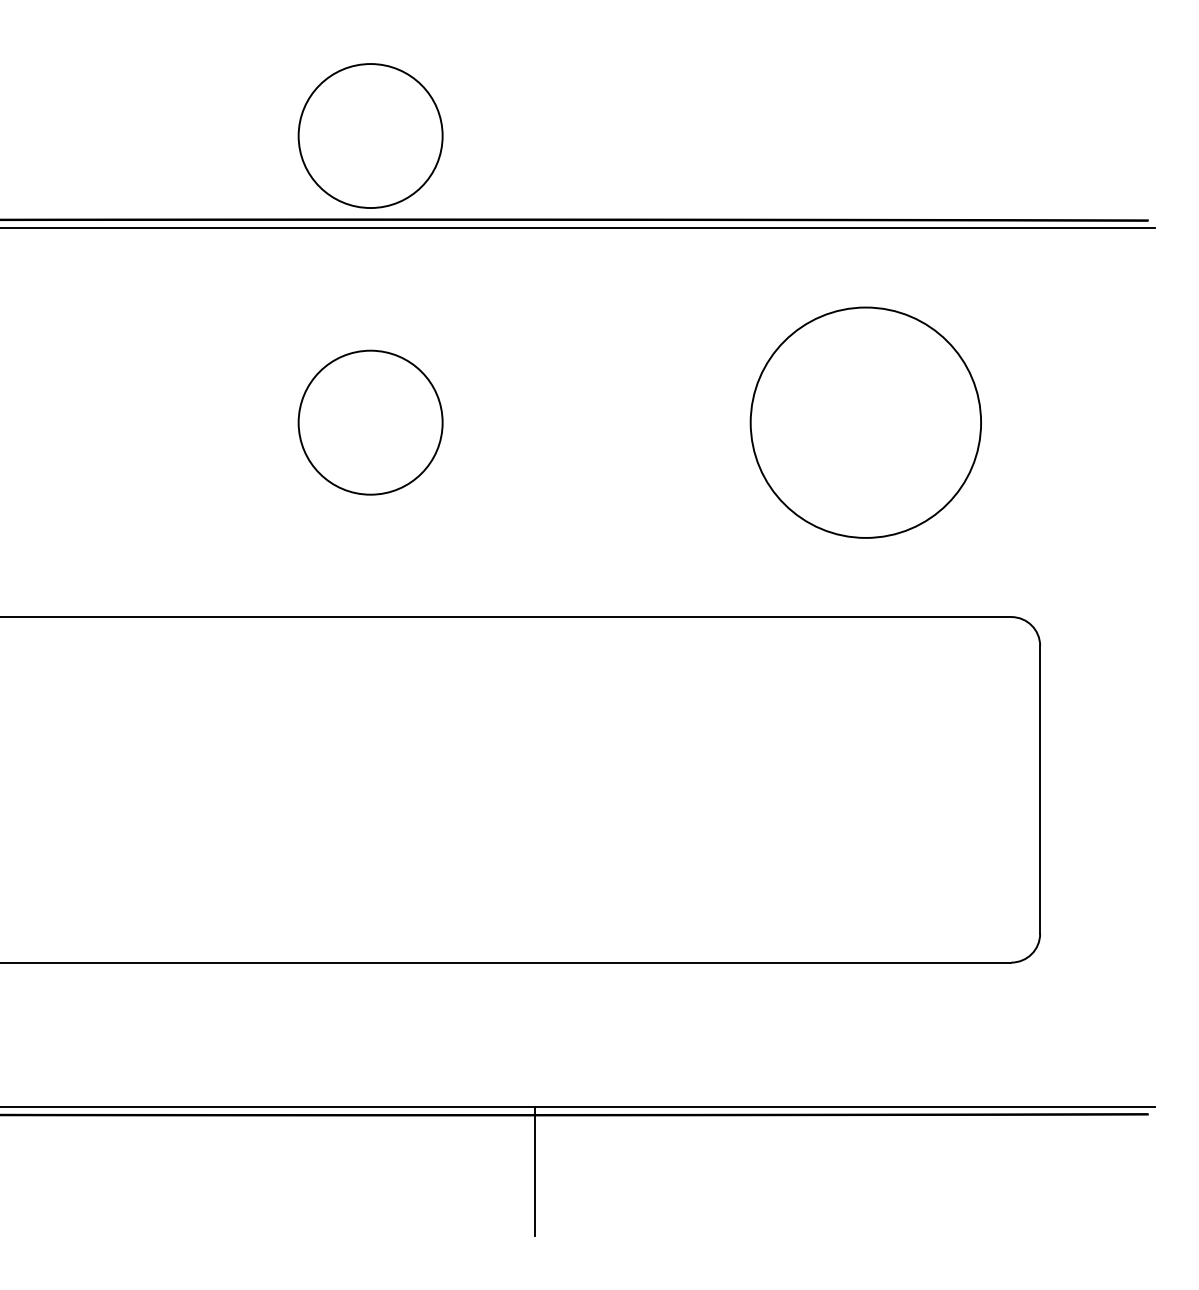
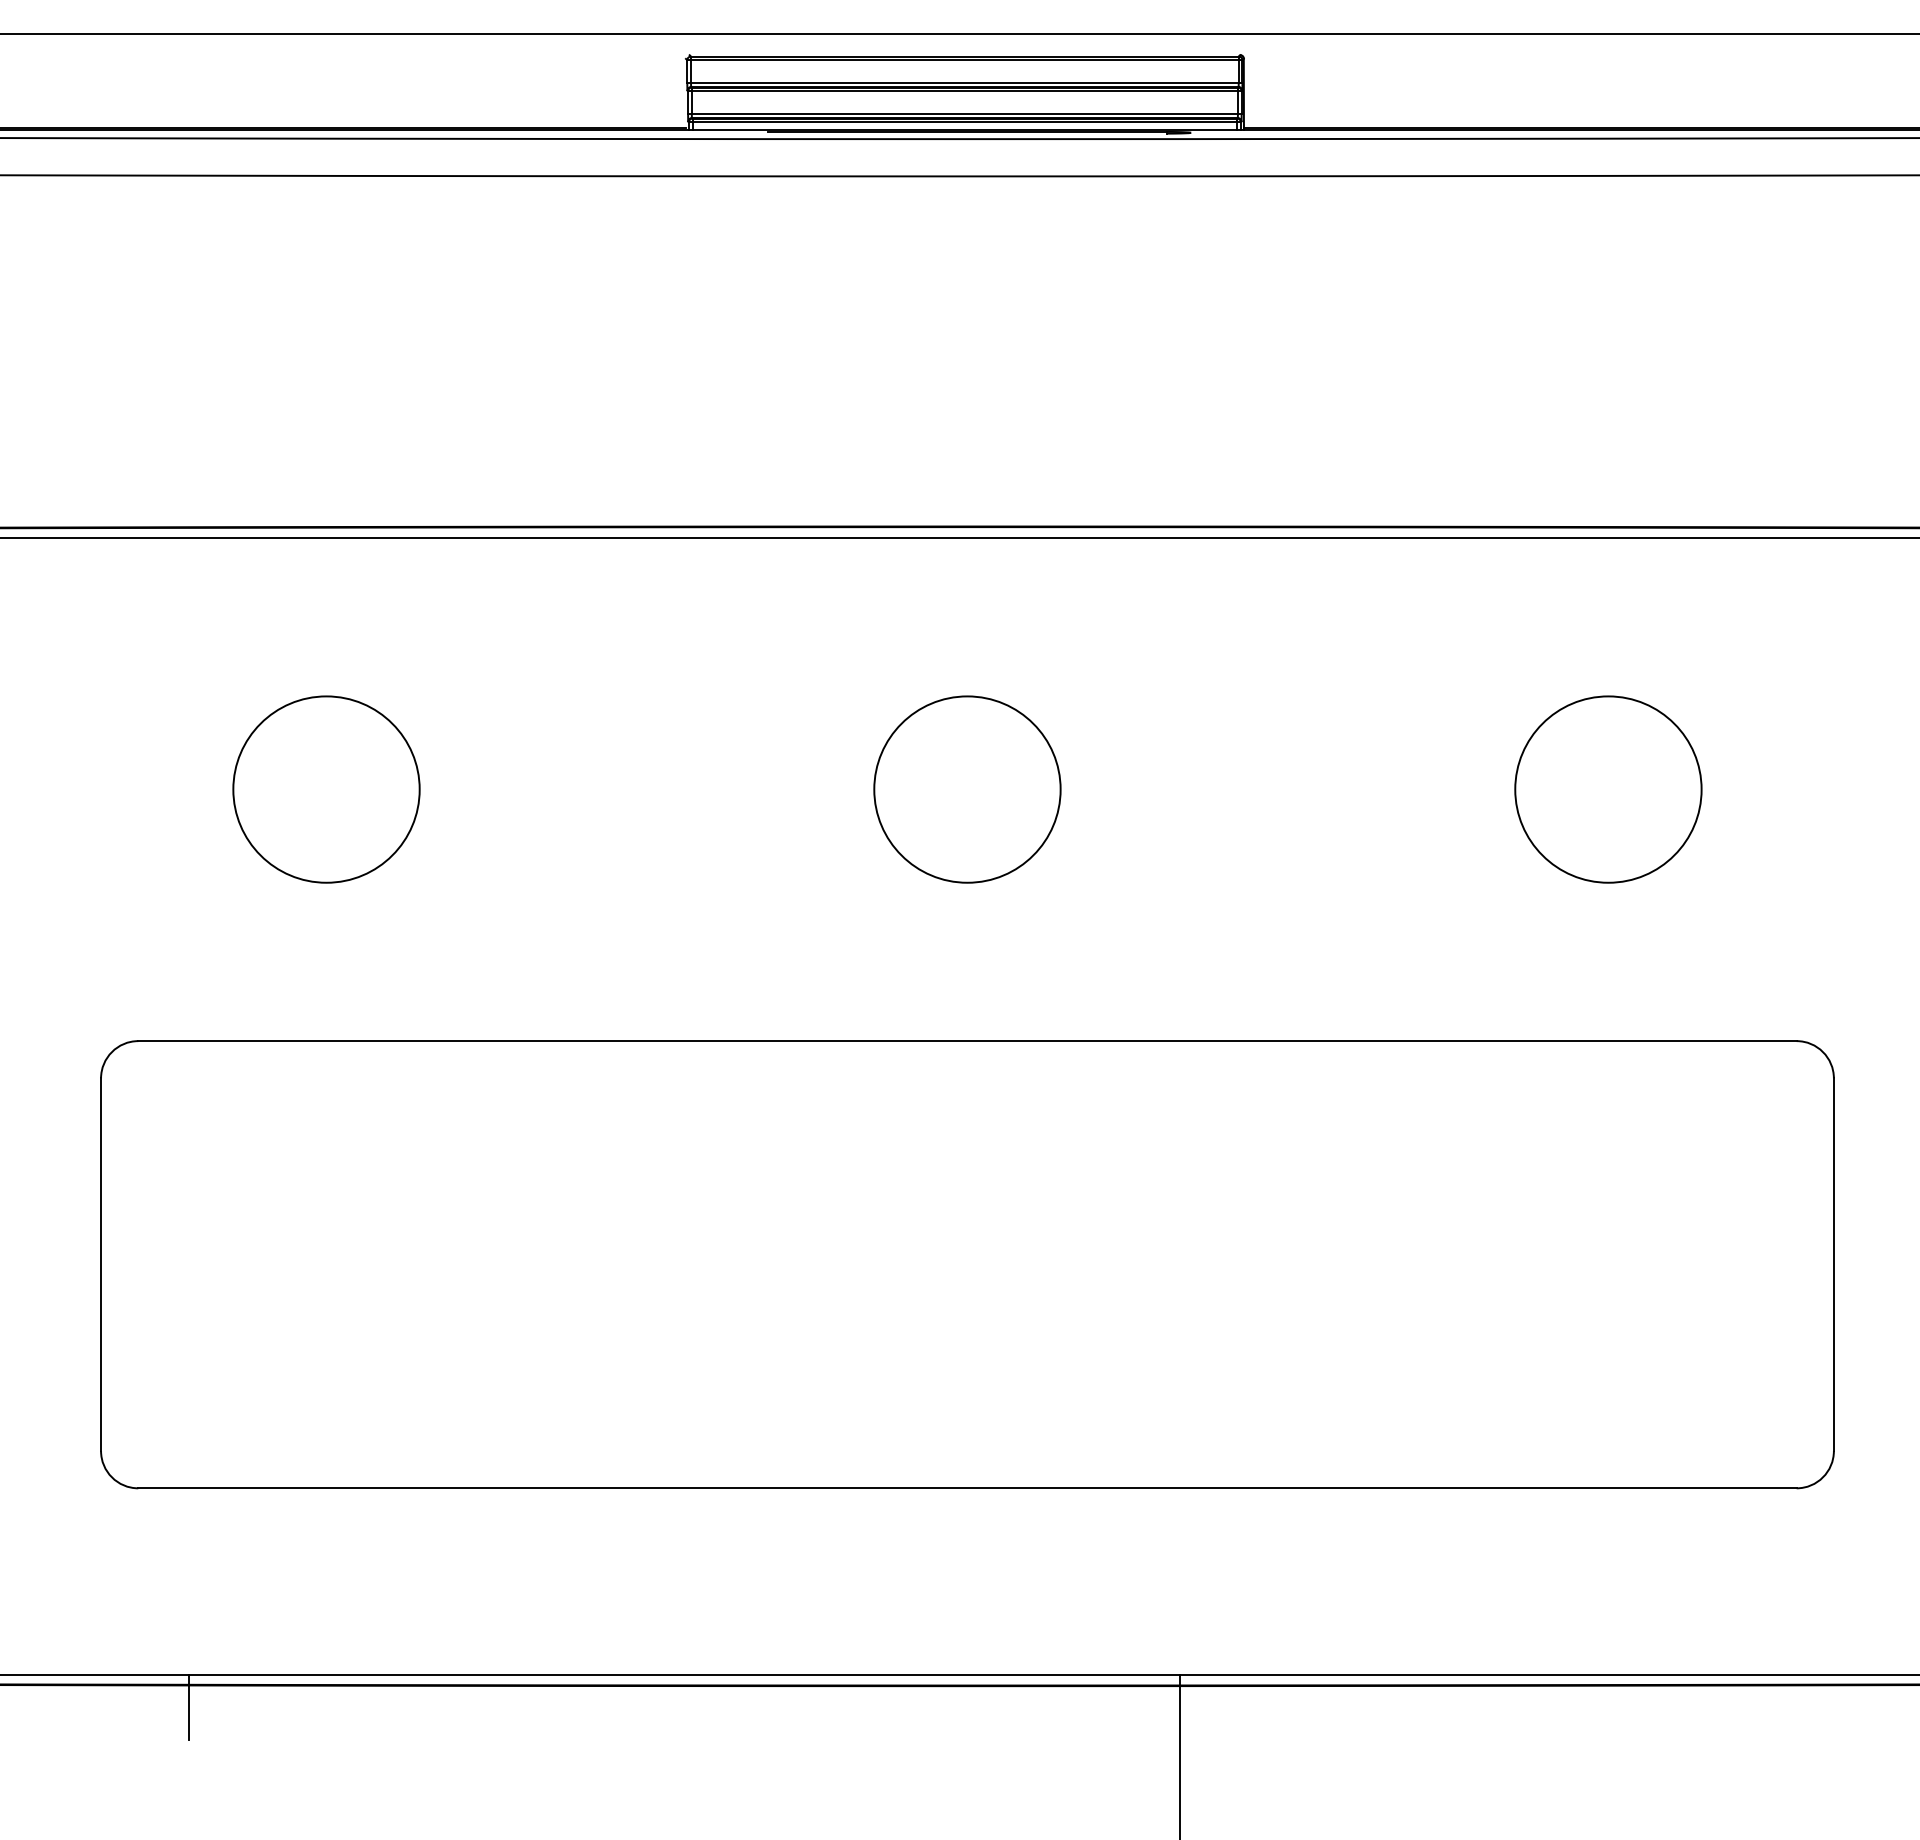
circle: (370, 135) -> (967, 418), removed
circle: (865, 422) -> (1608, 789), size x0.62

